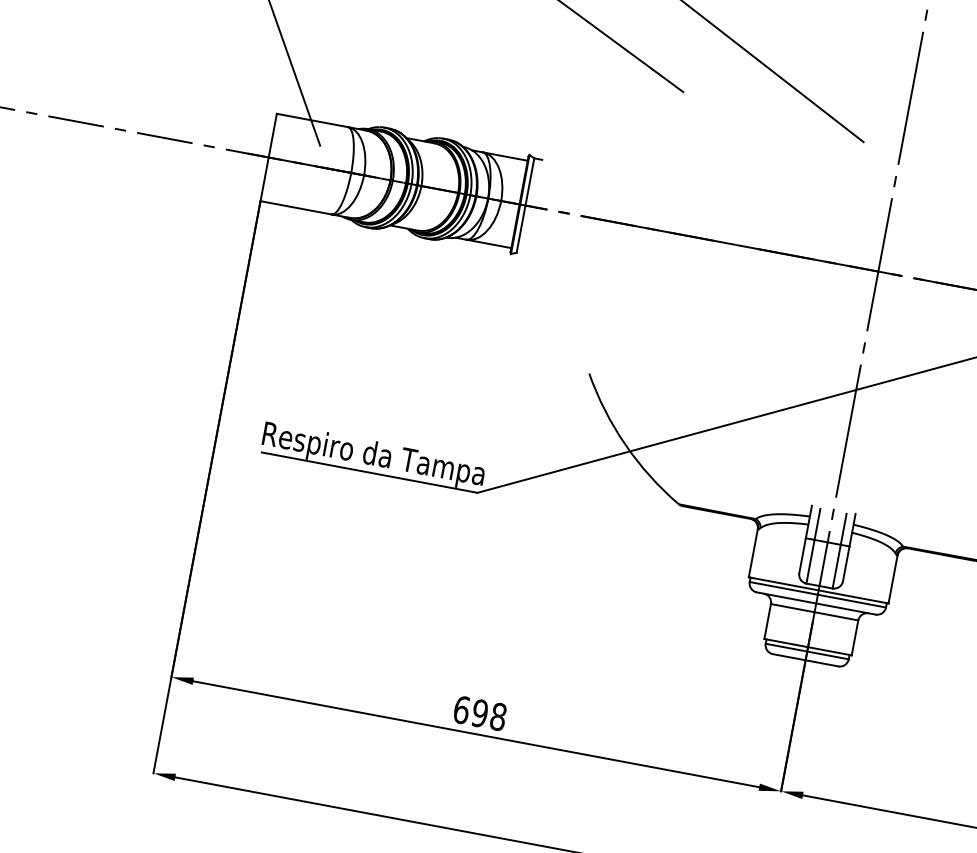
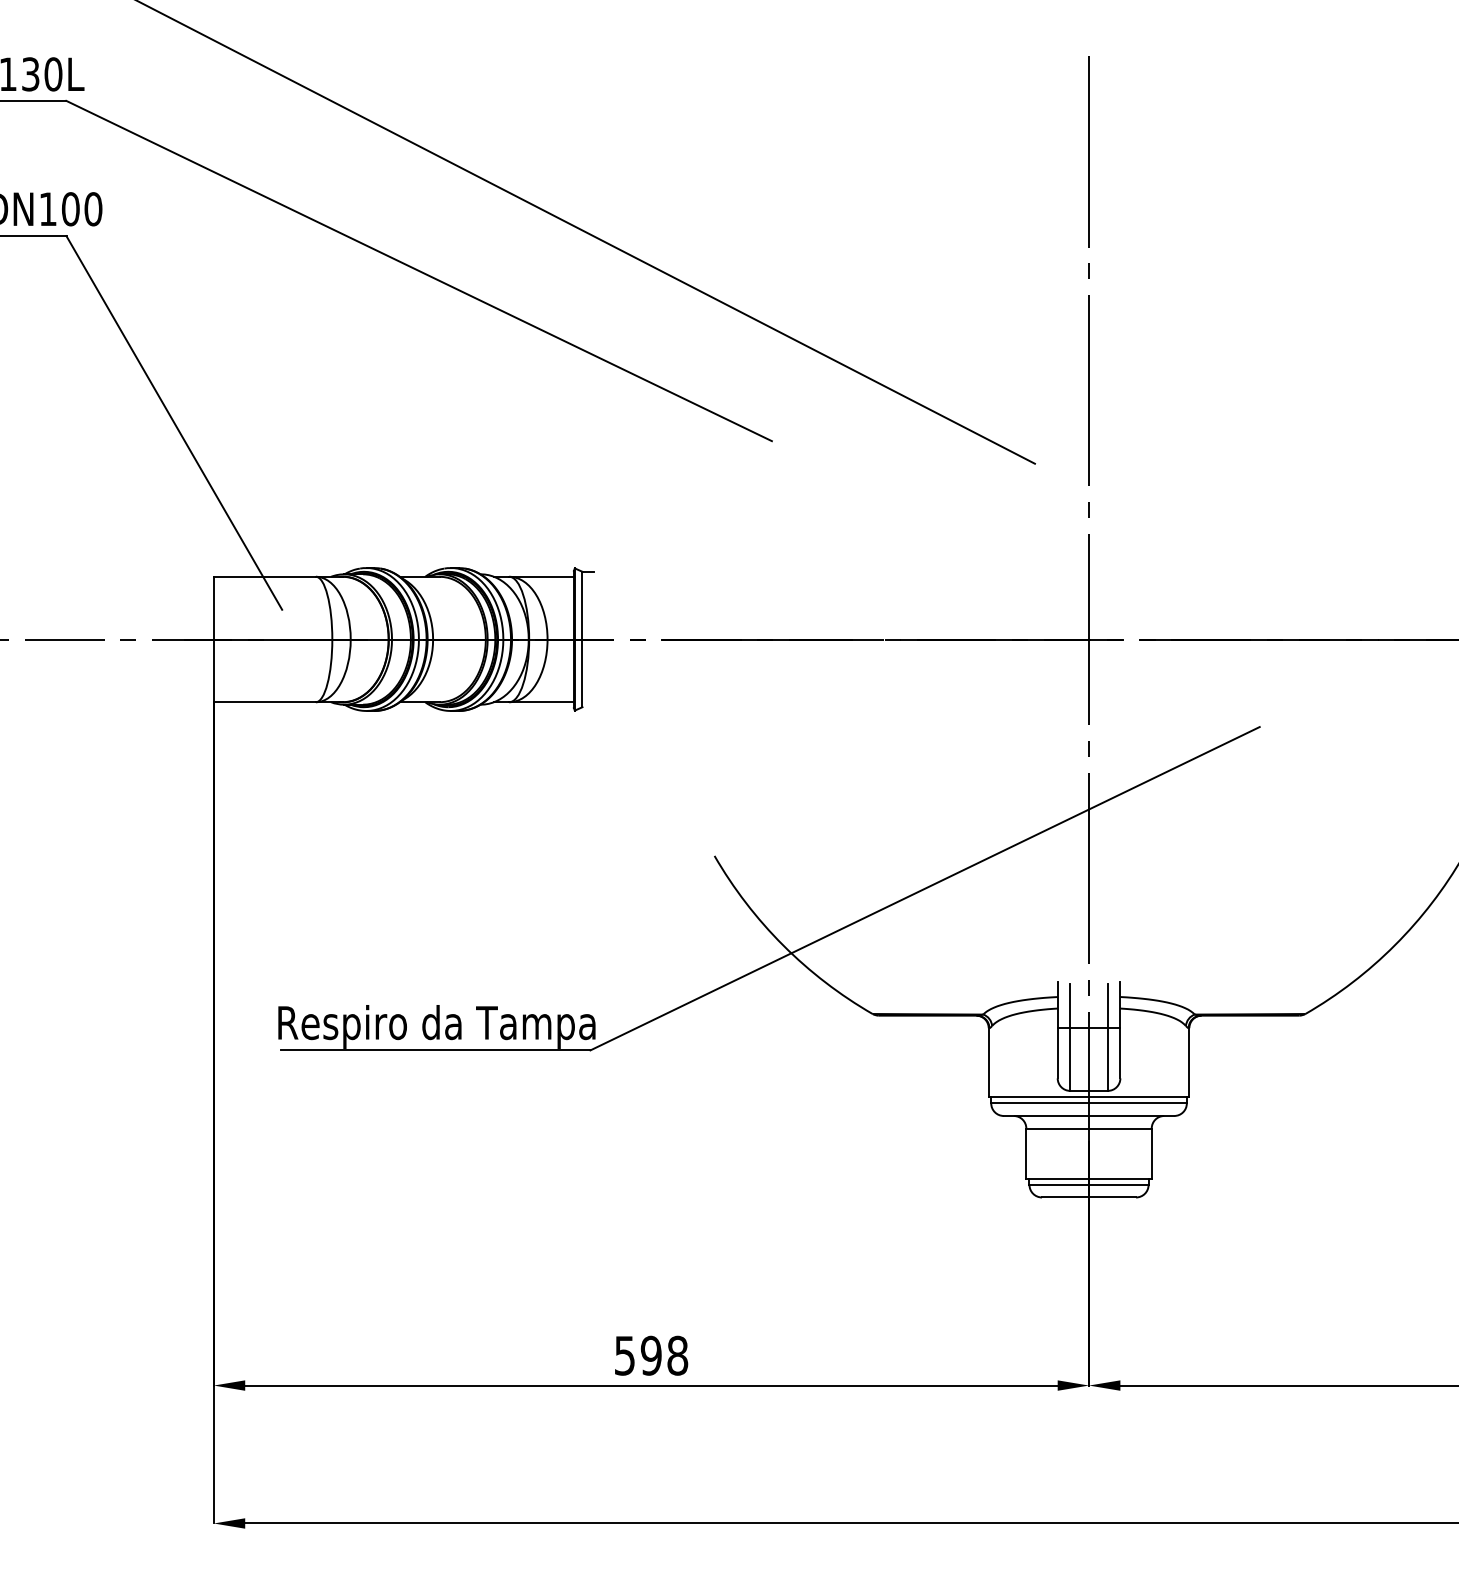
text: (461, 709) -> (624, 1355), 698 -> 598

